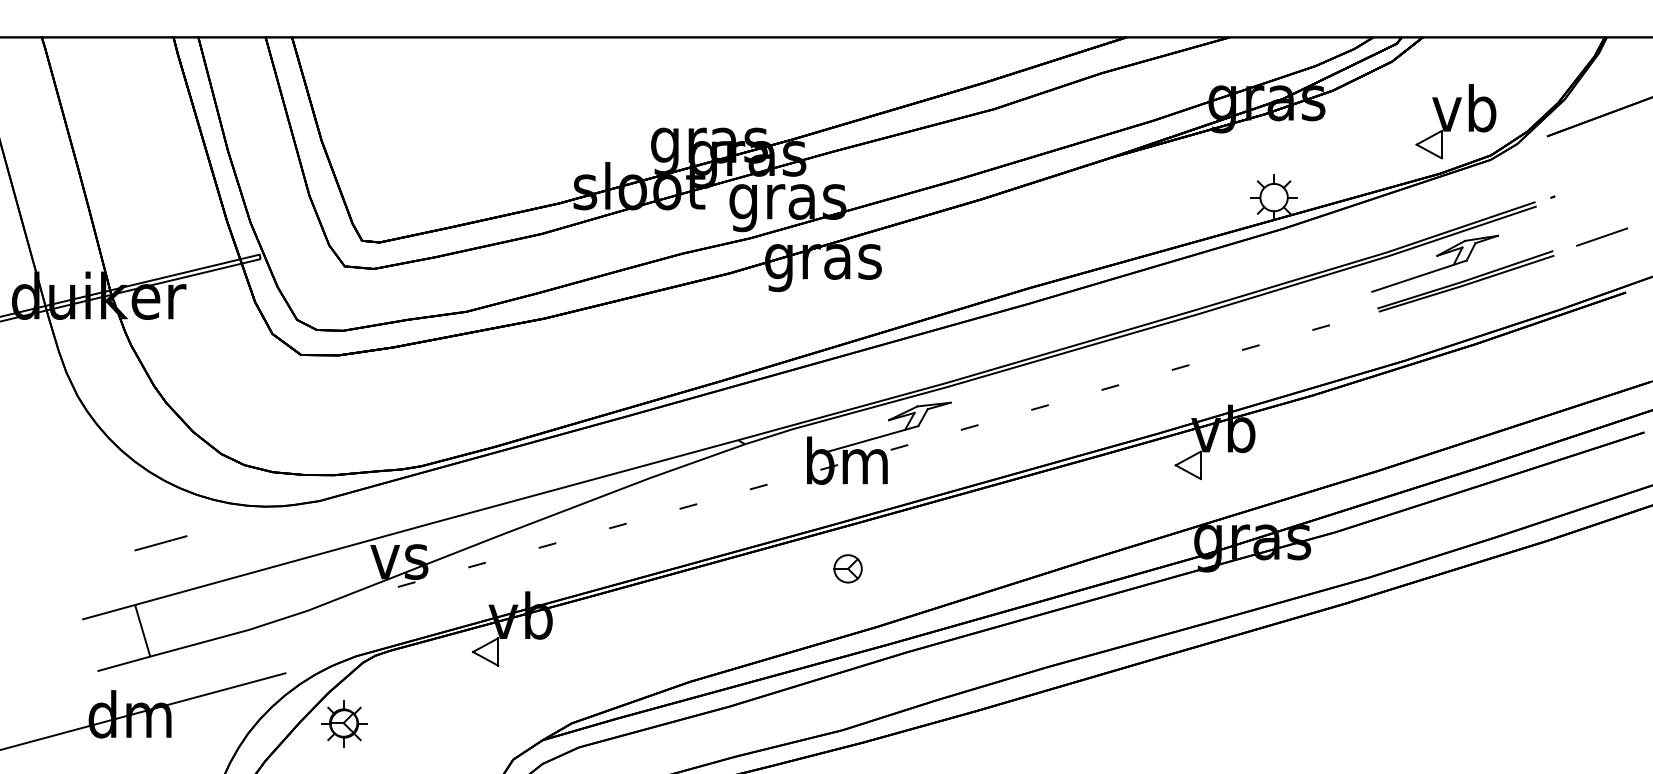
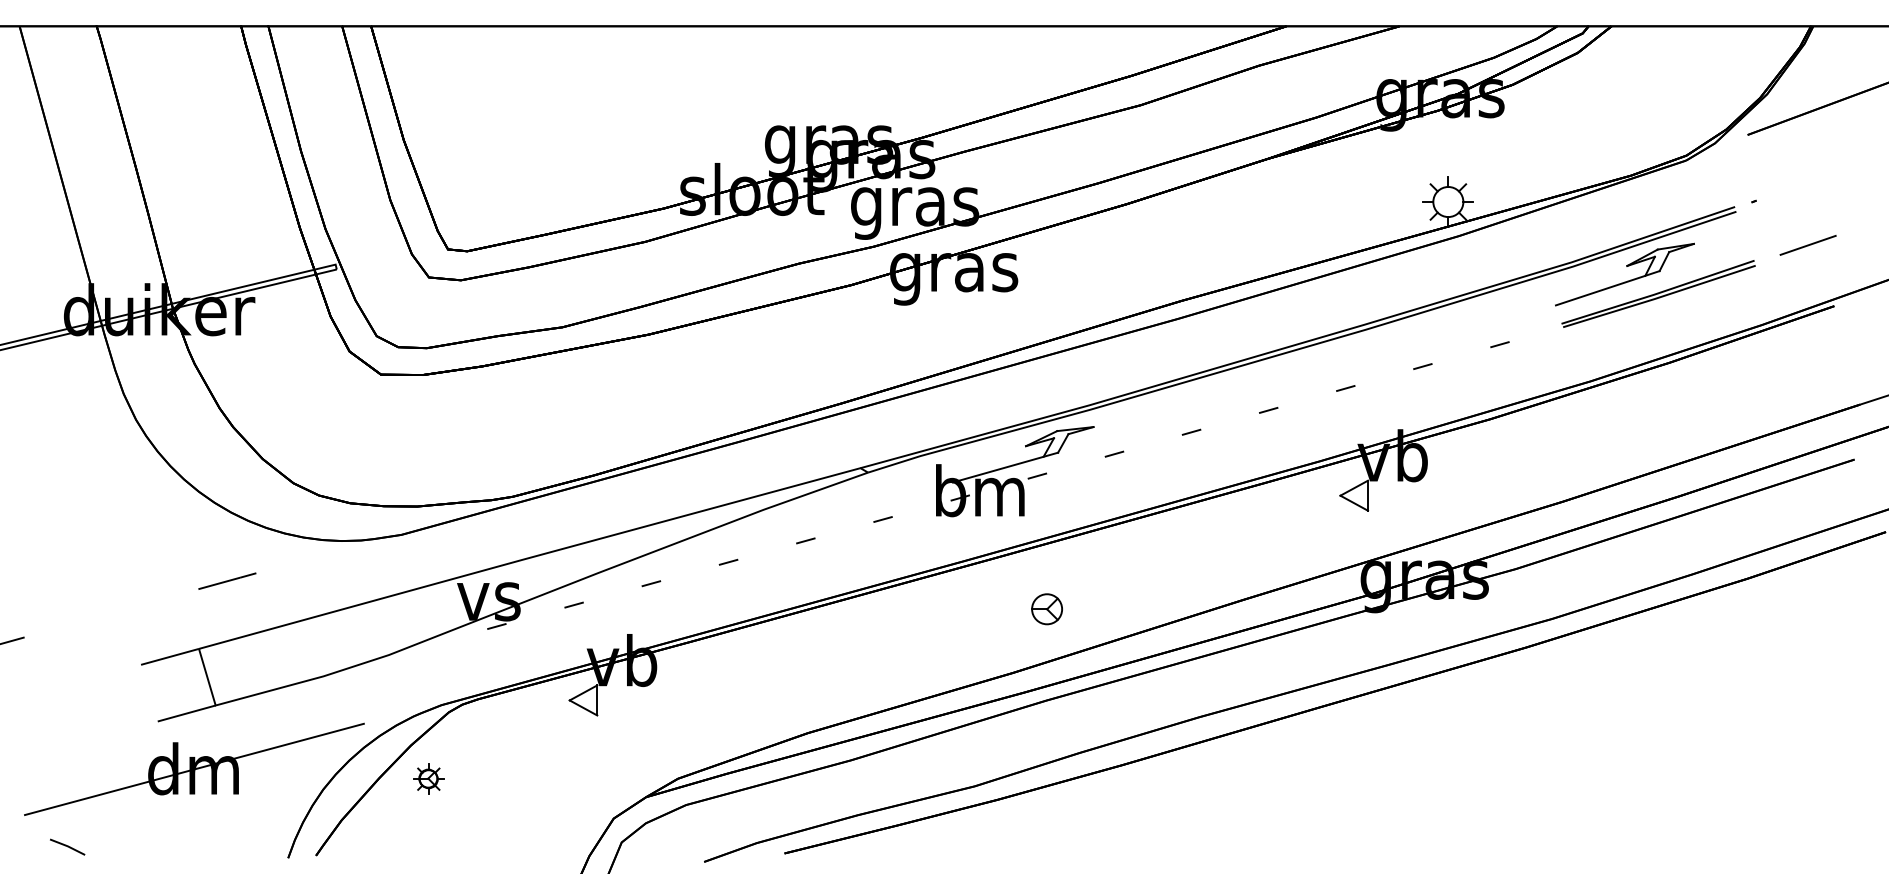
part: (1455, 121) -> (1647, 118), removed
part: (847, 569) -> (1046, 609), moved
part: (344, 723) -> (428, 778), size x0.6

